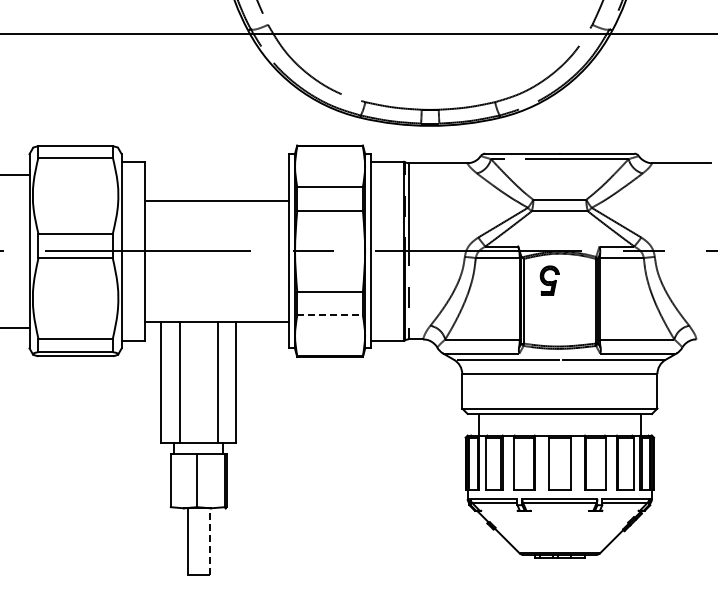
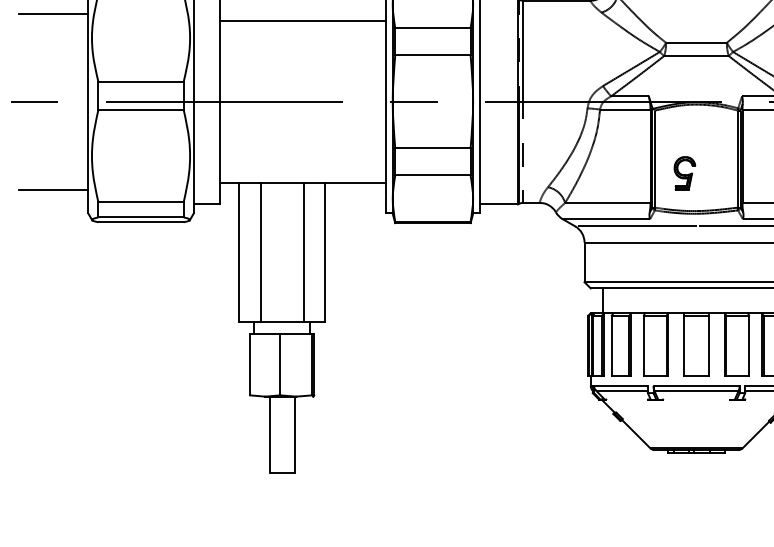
line: (216, 200) -> (302, 20), moved
part: (549, 280) -> (684, 173), moved
line: (330, 315) -> (433, 175), dashed -> solid
line: (209, 541) -> (294, 434), dashed -> solid

